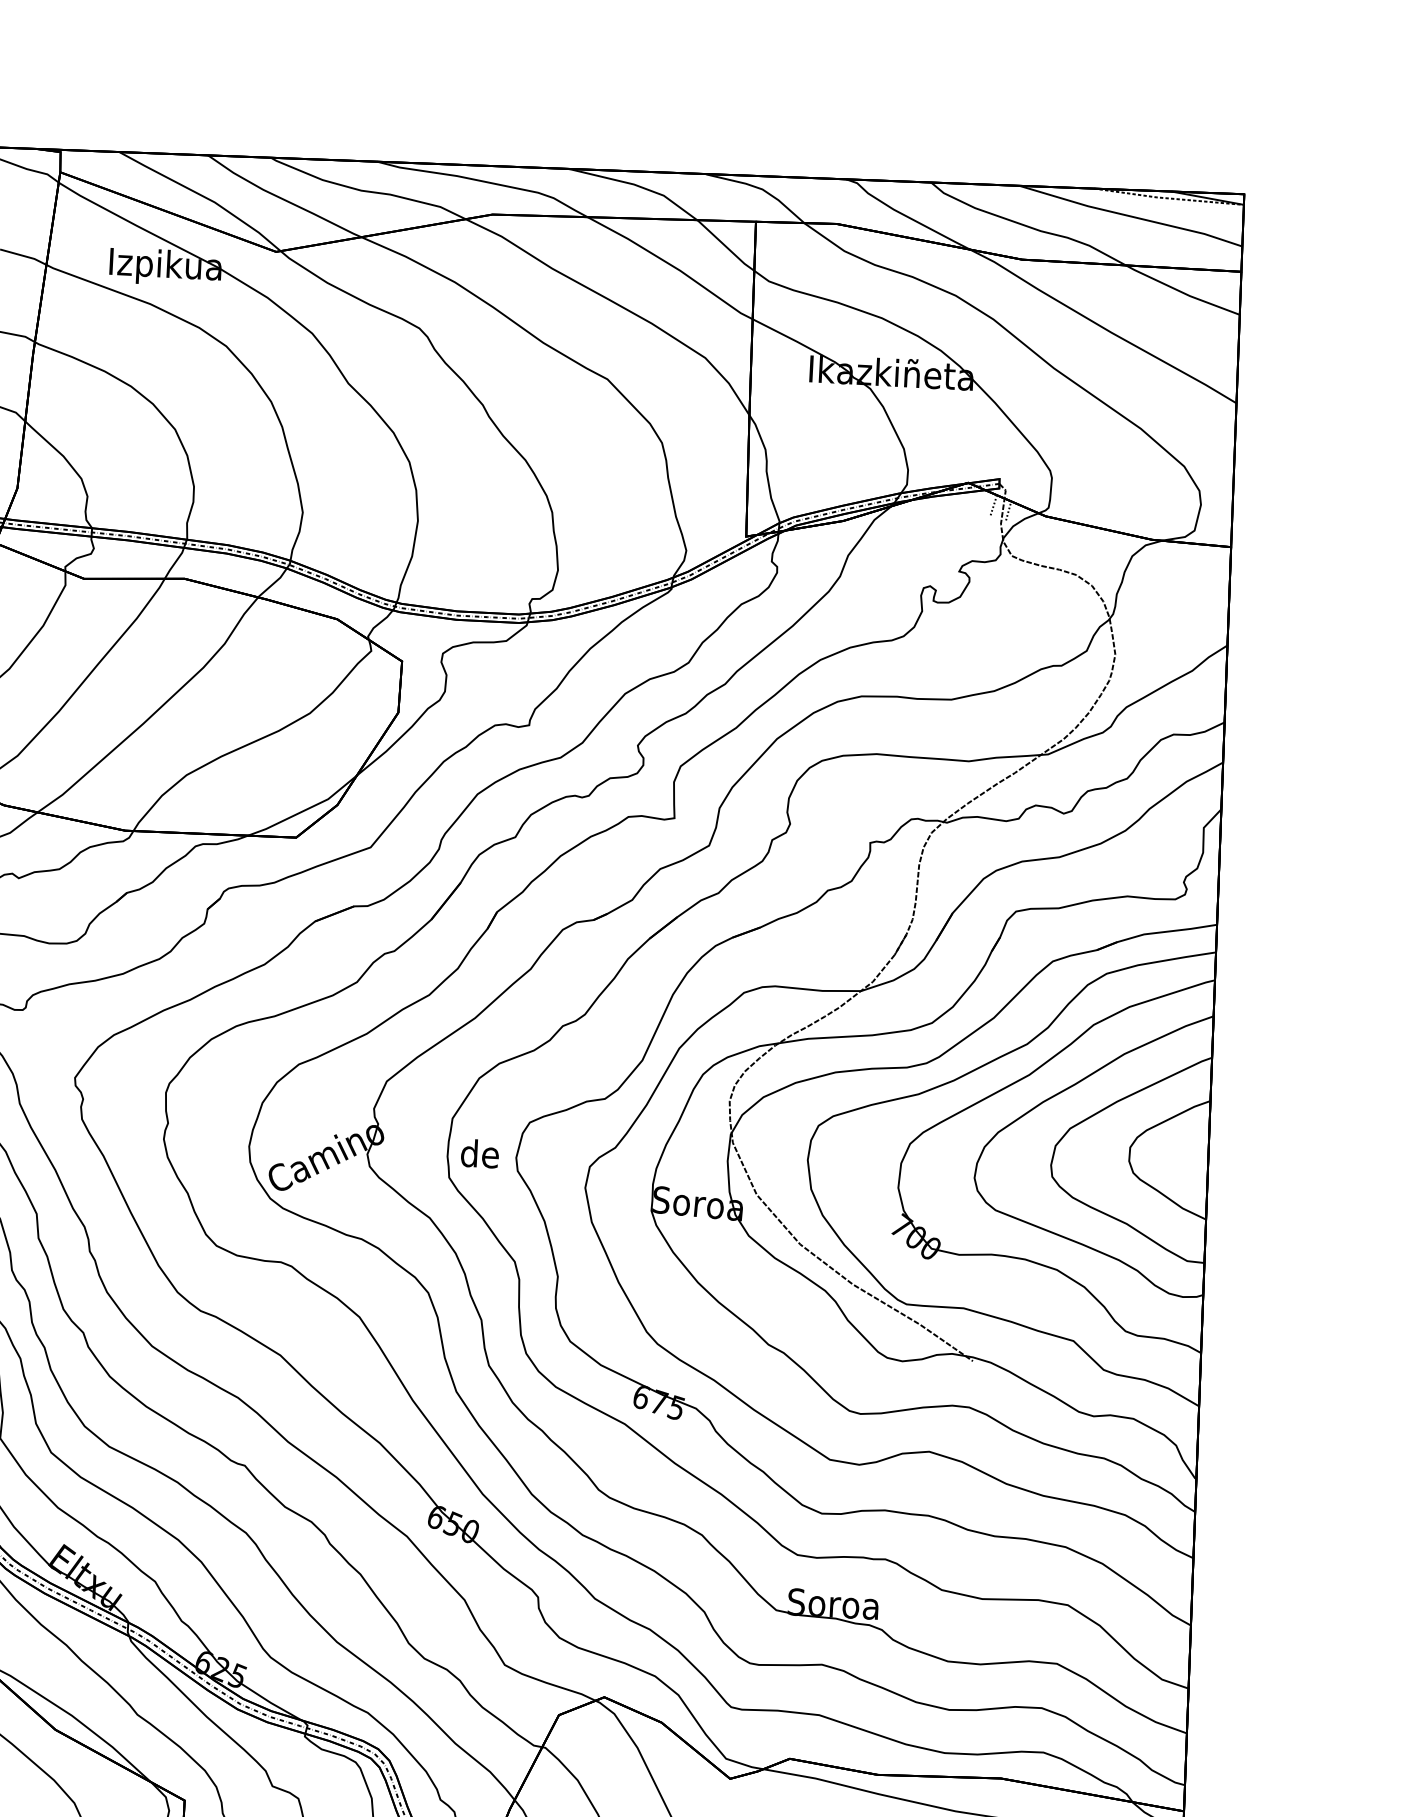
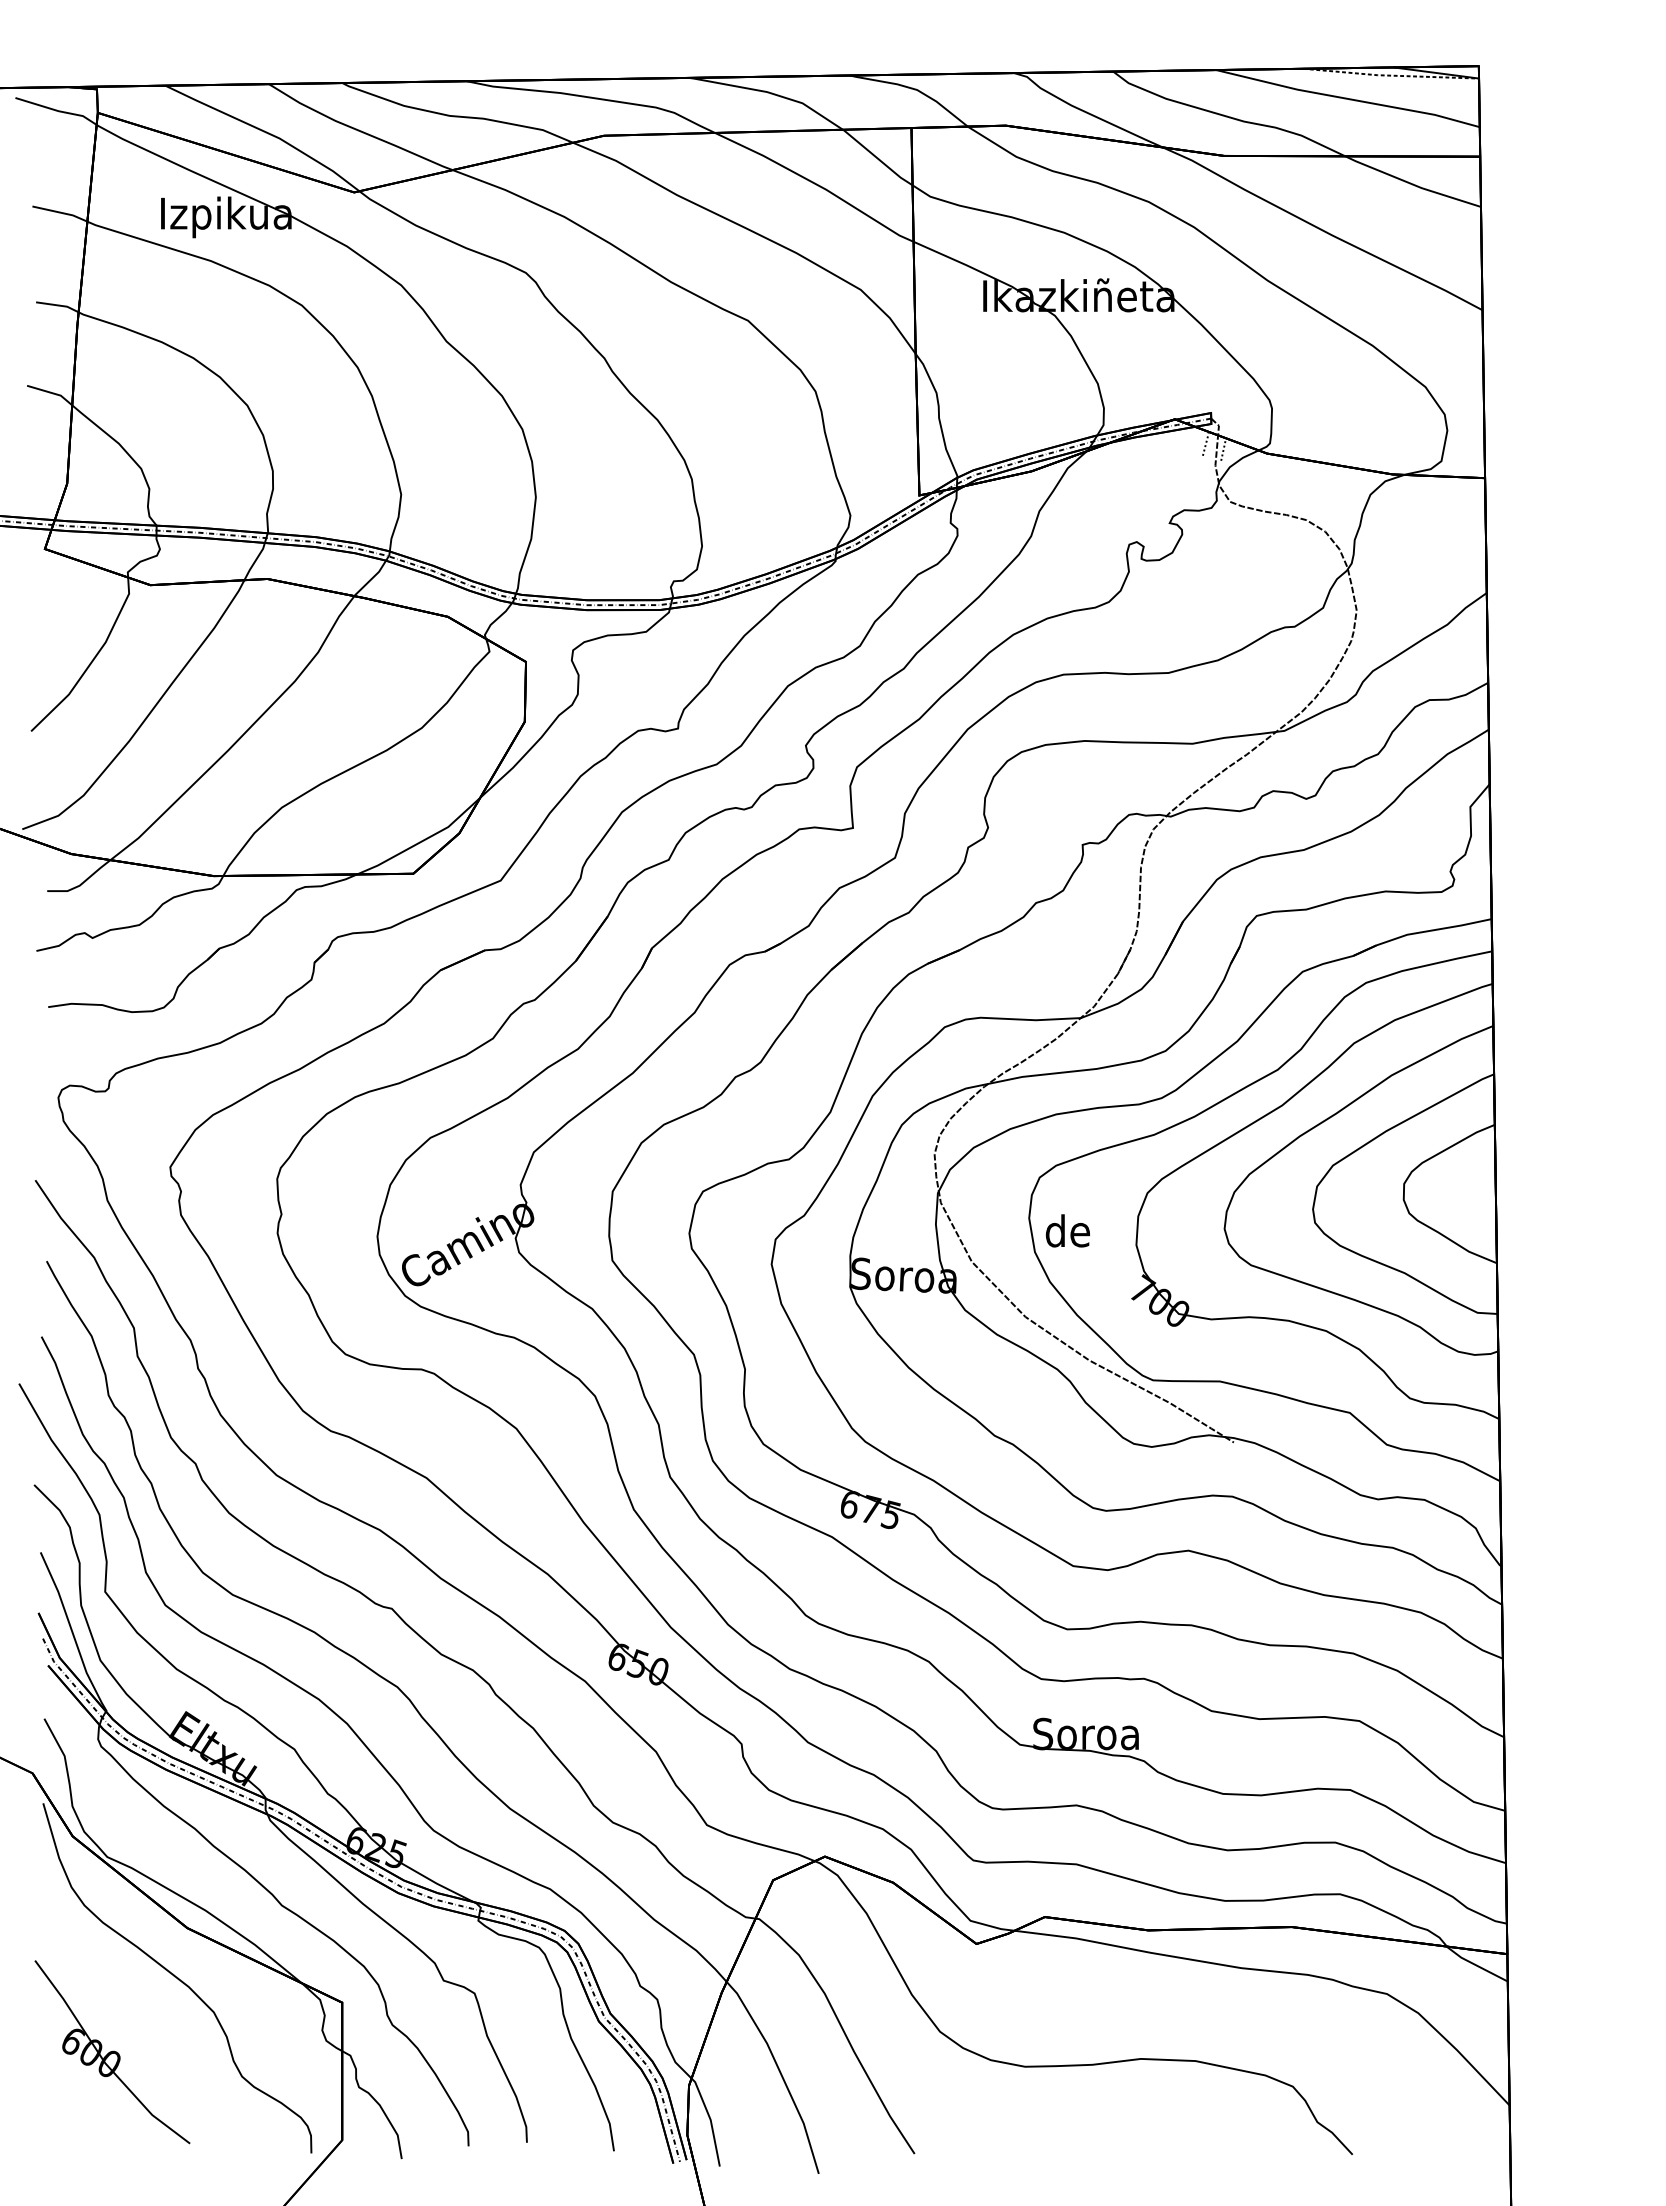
text: (479, 1153) -> (1067, 1230), moved

